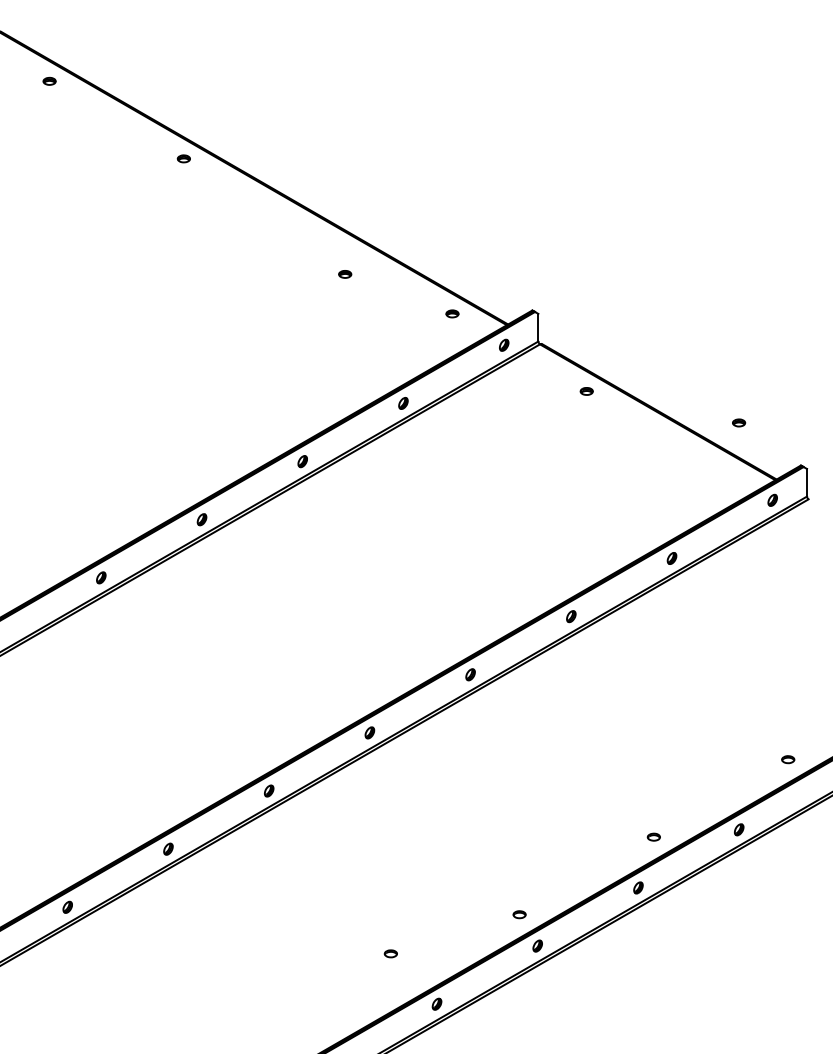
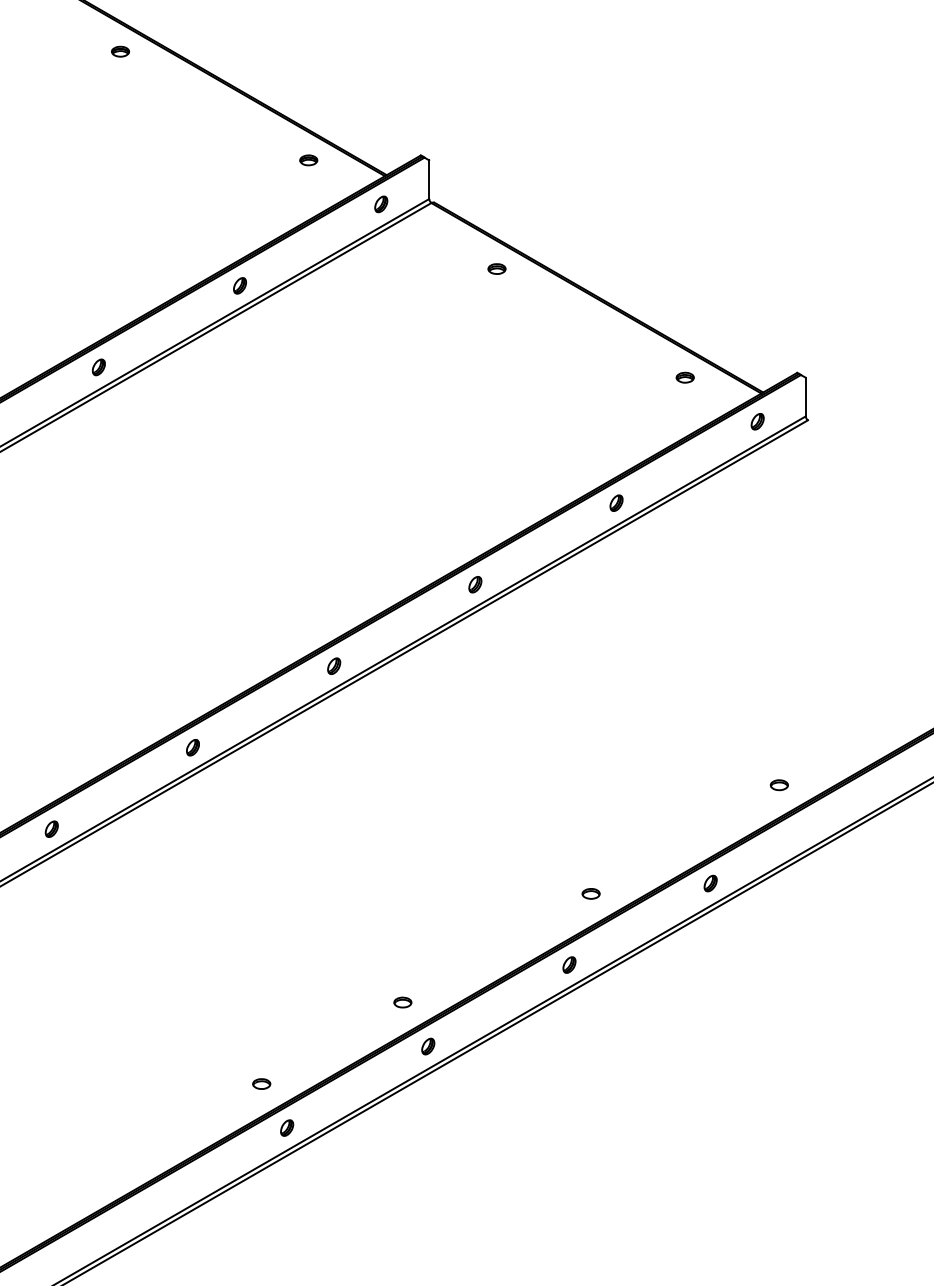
part: (345, 274) -> (120, 51), moved
part: (739, 422) -> (685, 377), moved
part: (390, 953) -> (261, 1083), moved

